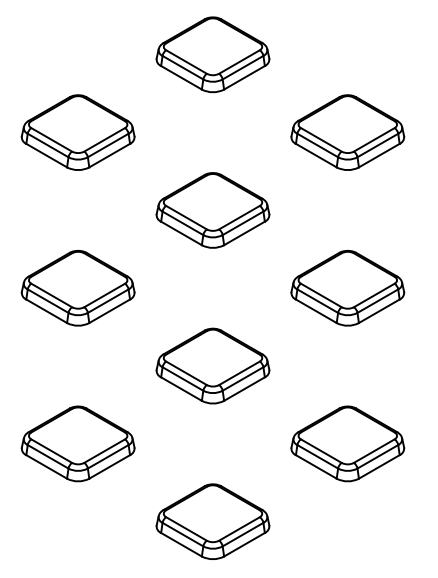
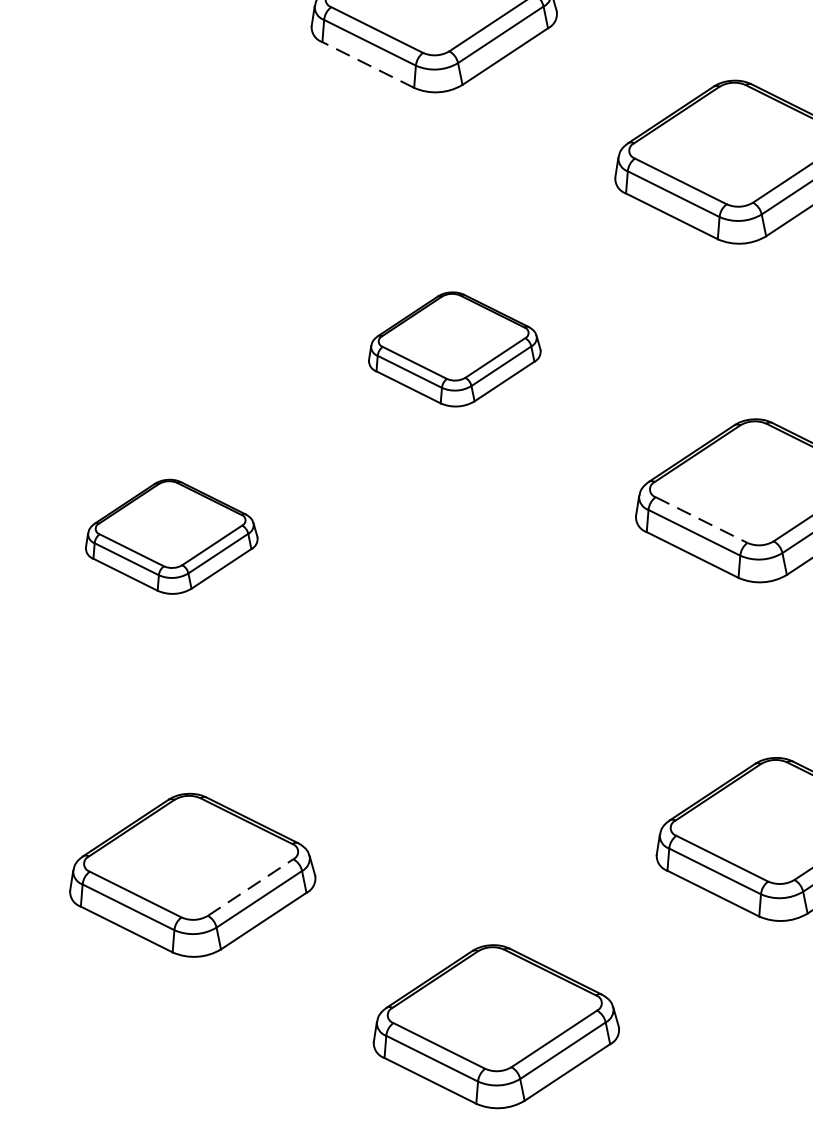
line: (181, 77) -> (368, 64), solid -> dashed
part: (77, 132) -> (149, 197), removed
part: (212, 210) -> (453, 349), size x0.7
part: (77, 288) -> (170, 537), size x0.7
line: (321, 295) -> (701, 519), solid -> dashed
part: (212, 365) -> (473, 686), removed
line: (104, 451) -> (250, 888), solid -> dashed

